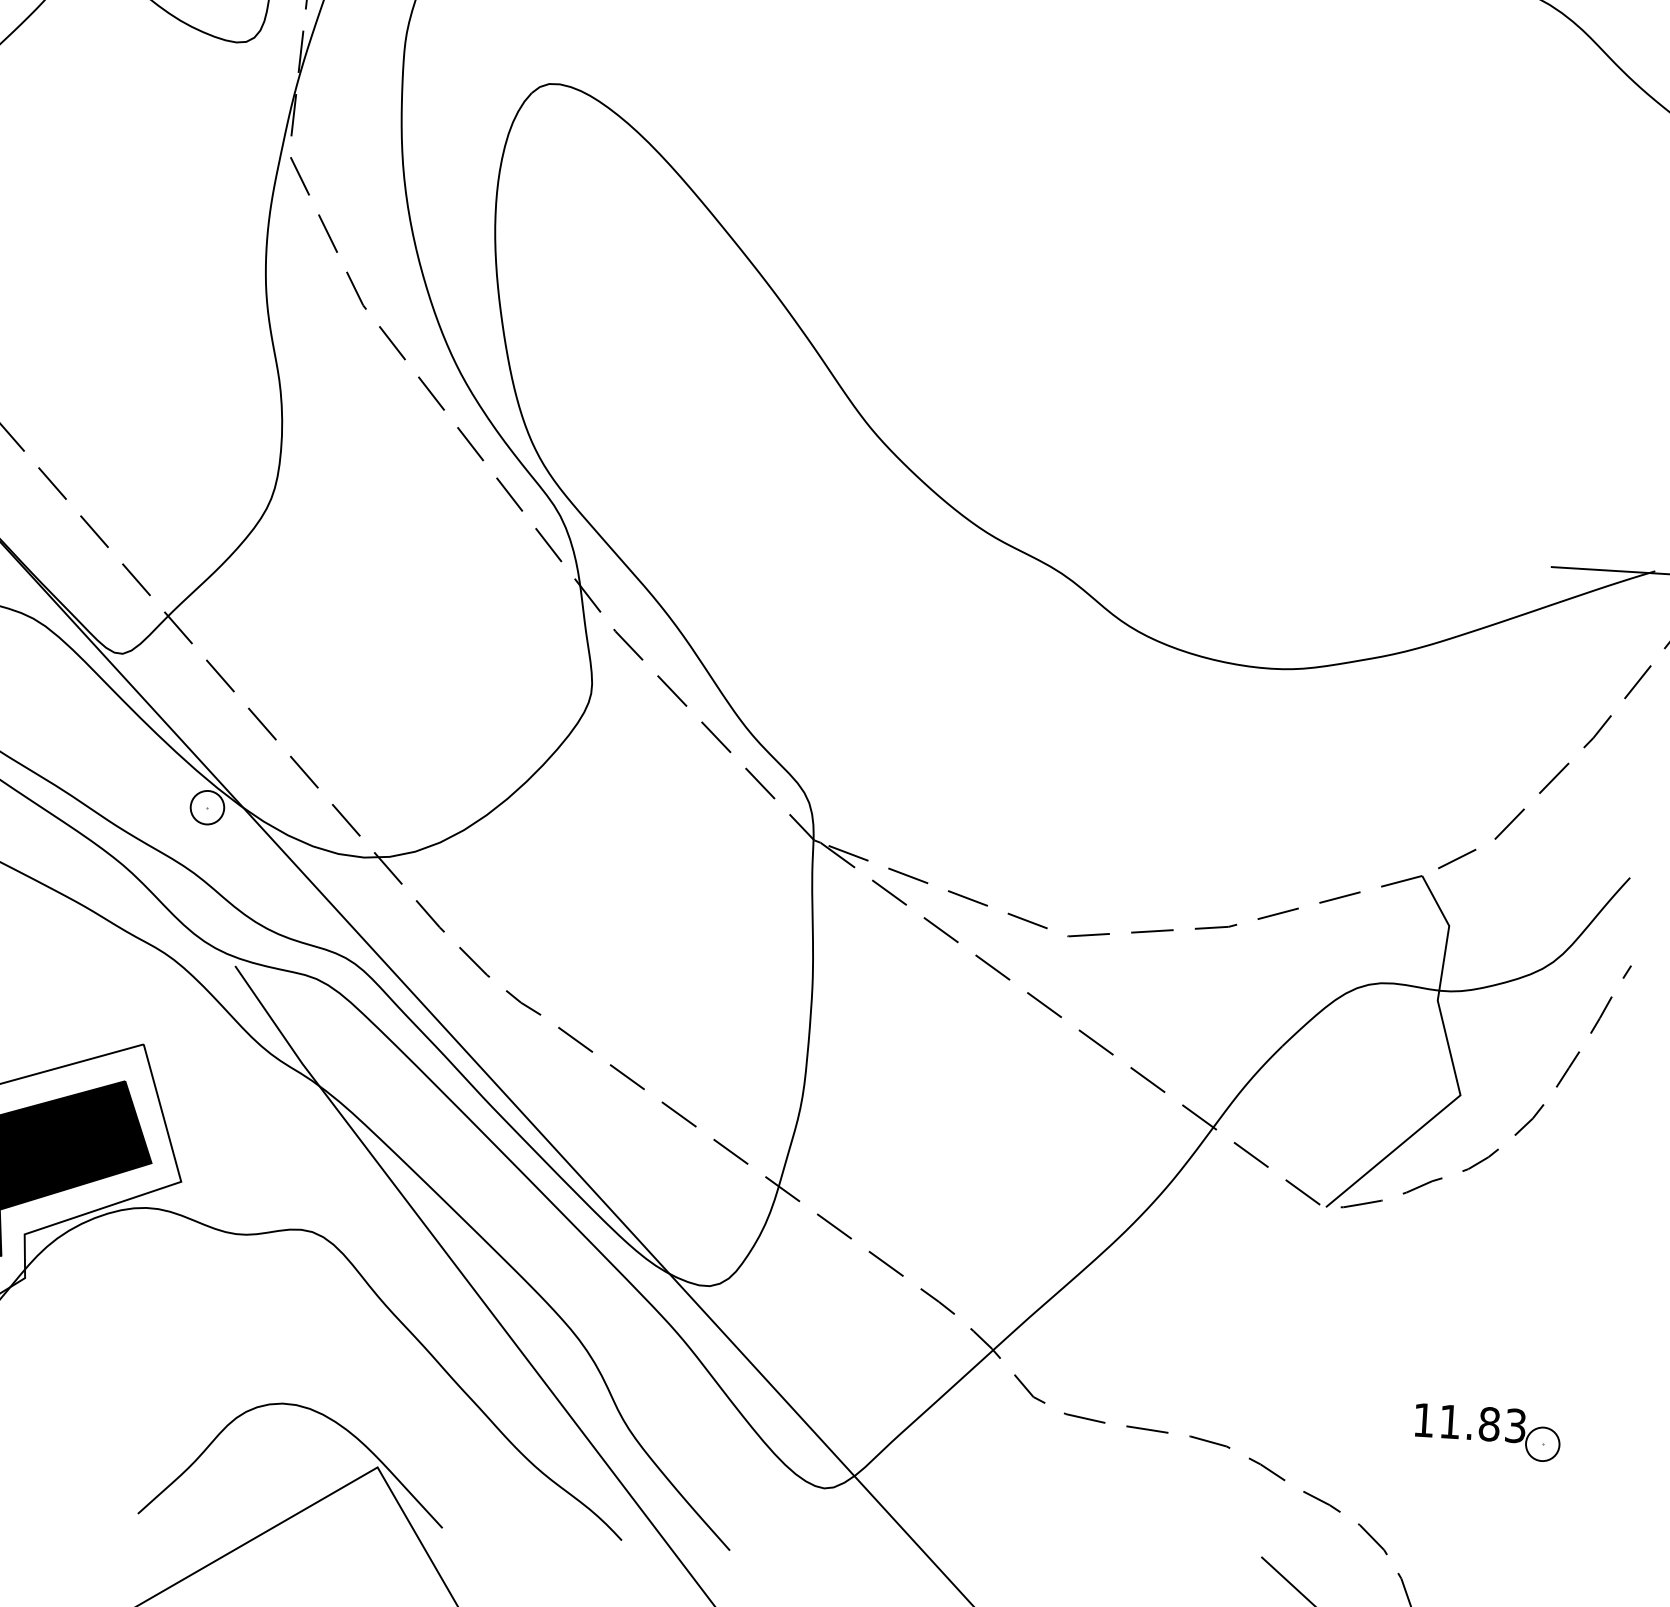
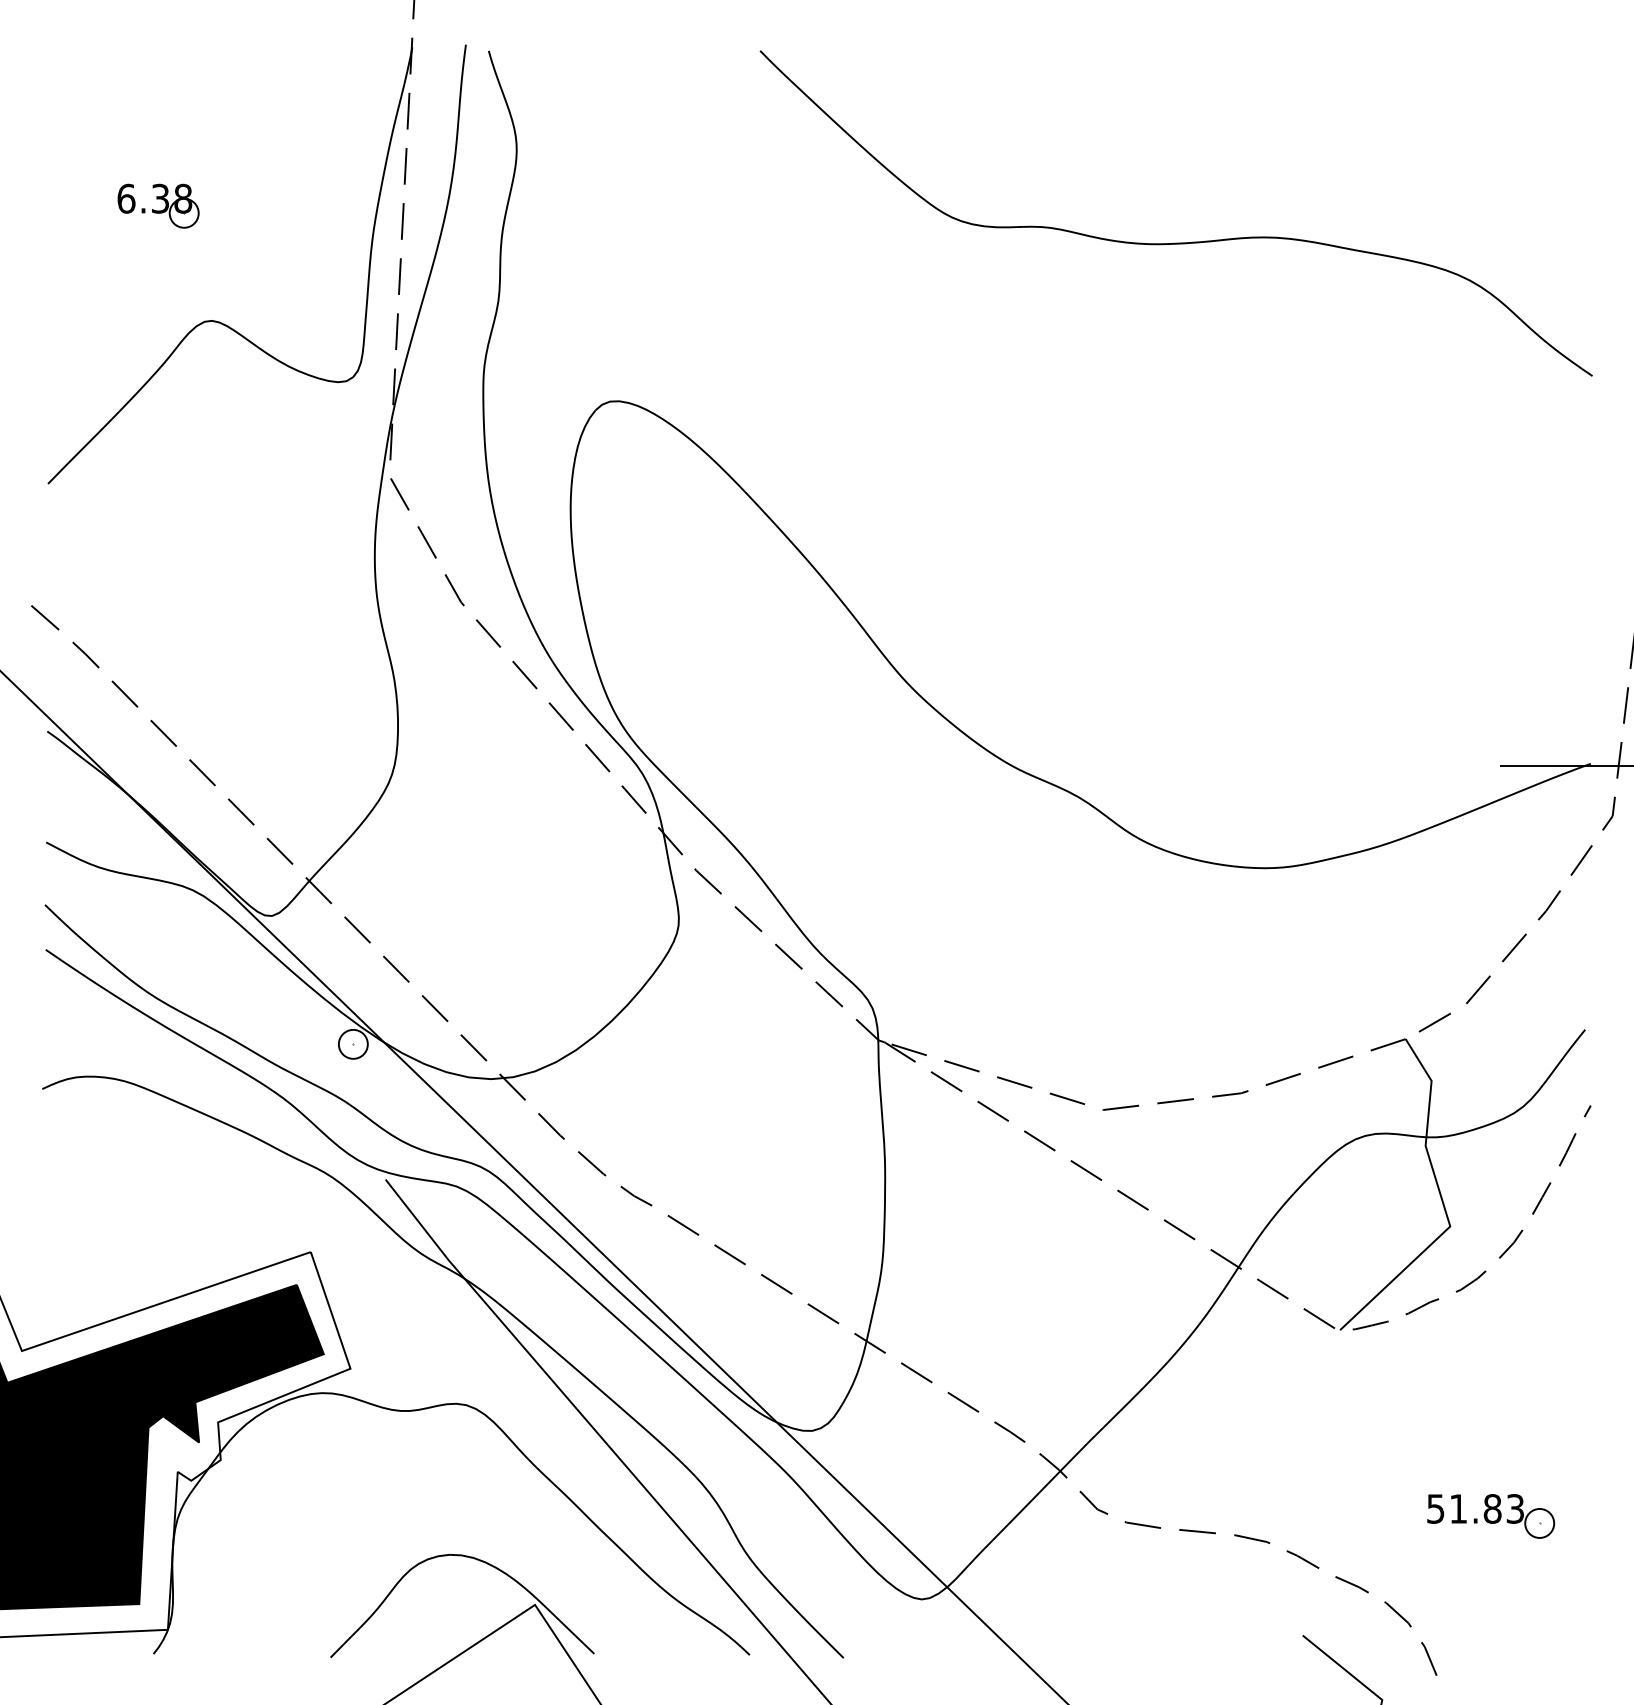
text: (1423, 1419) -> (1435, 1508), 11.83 -> 51.83

